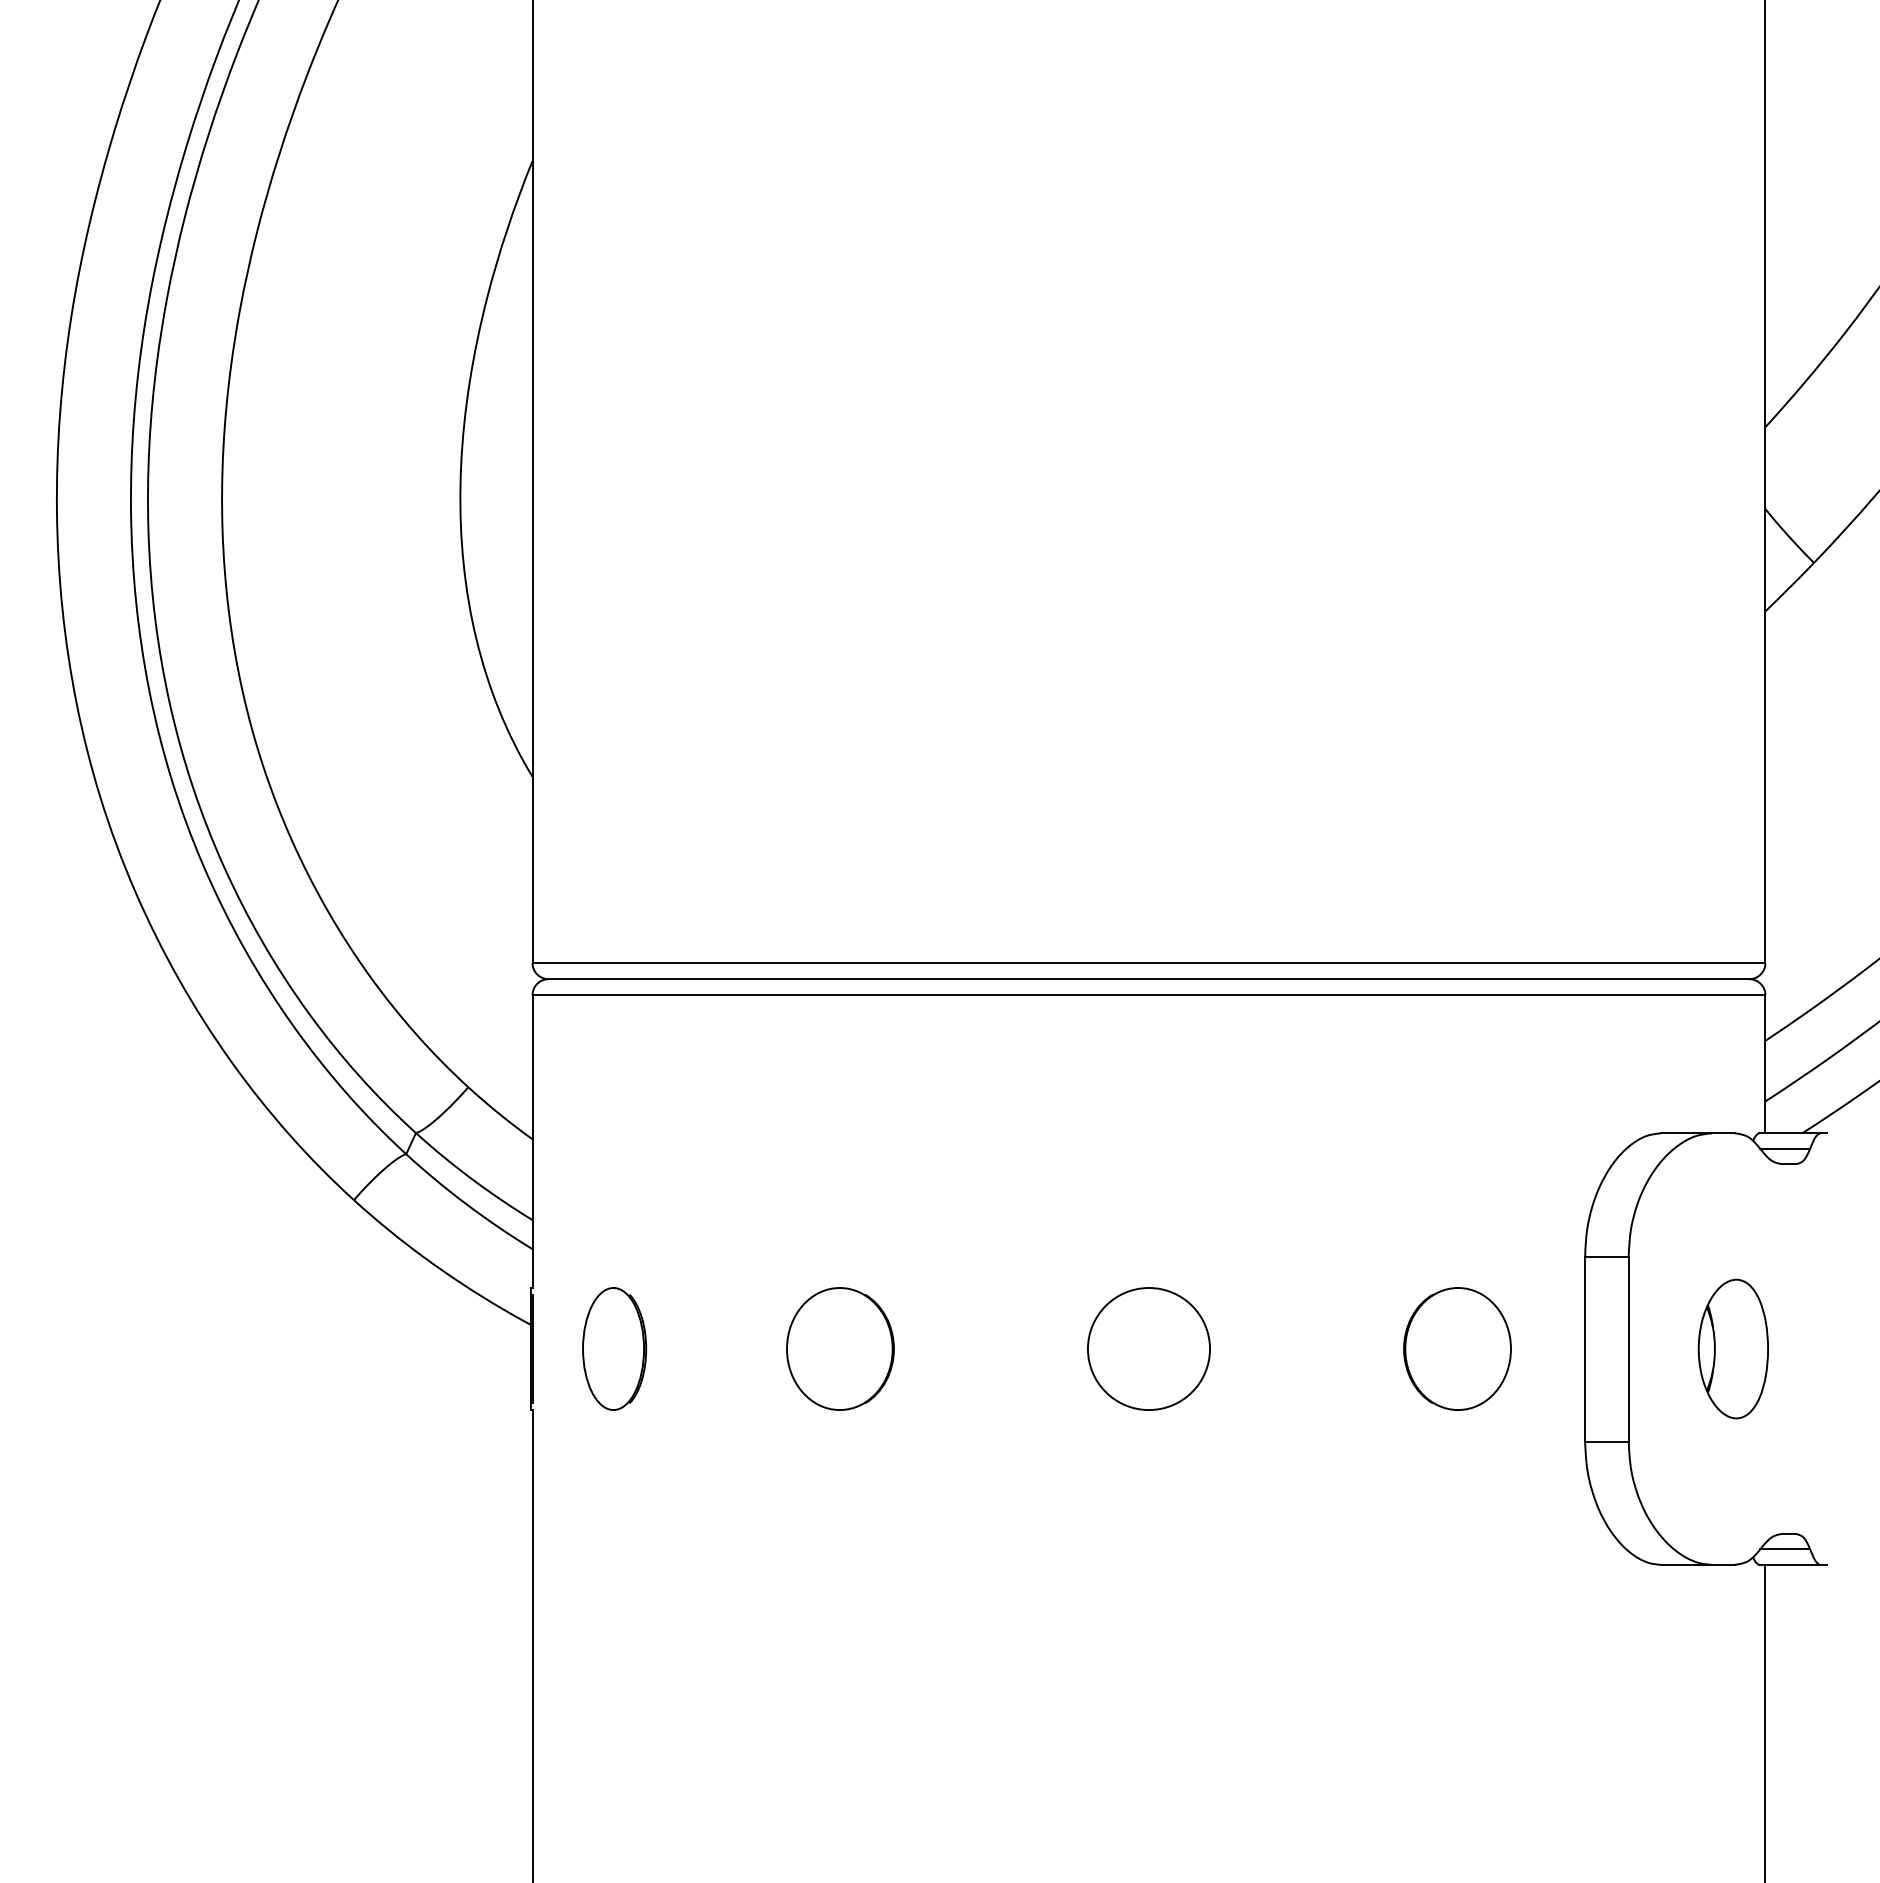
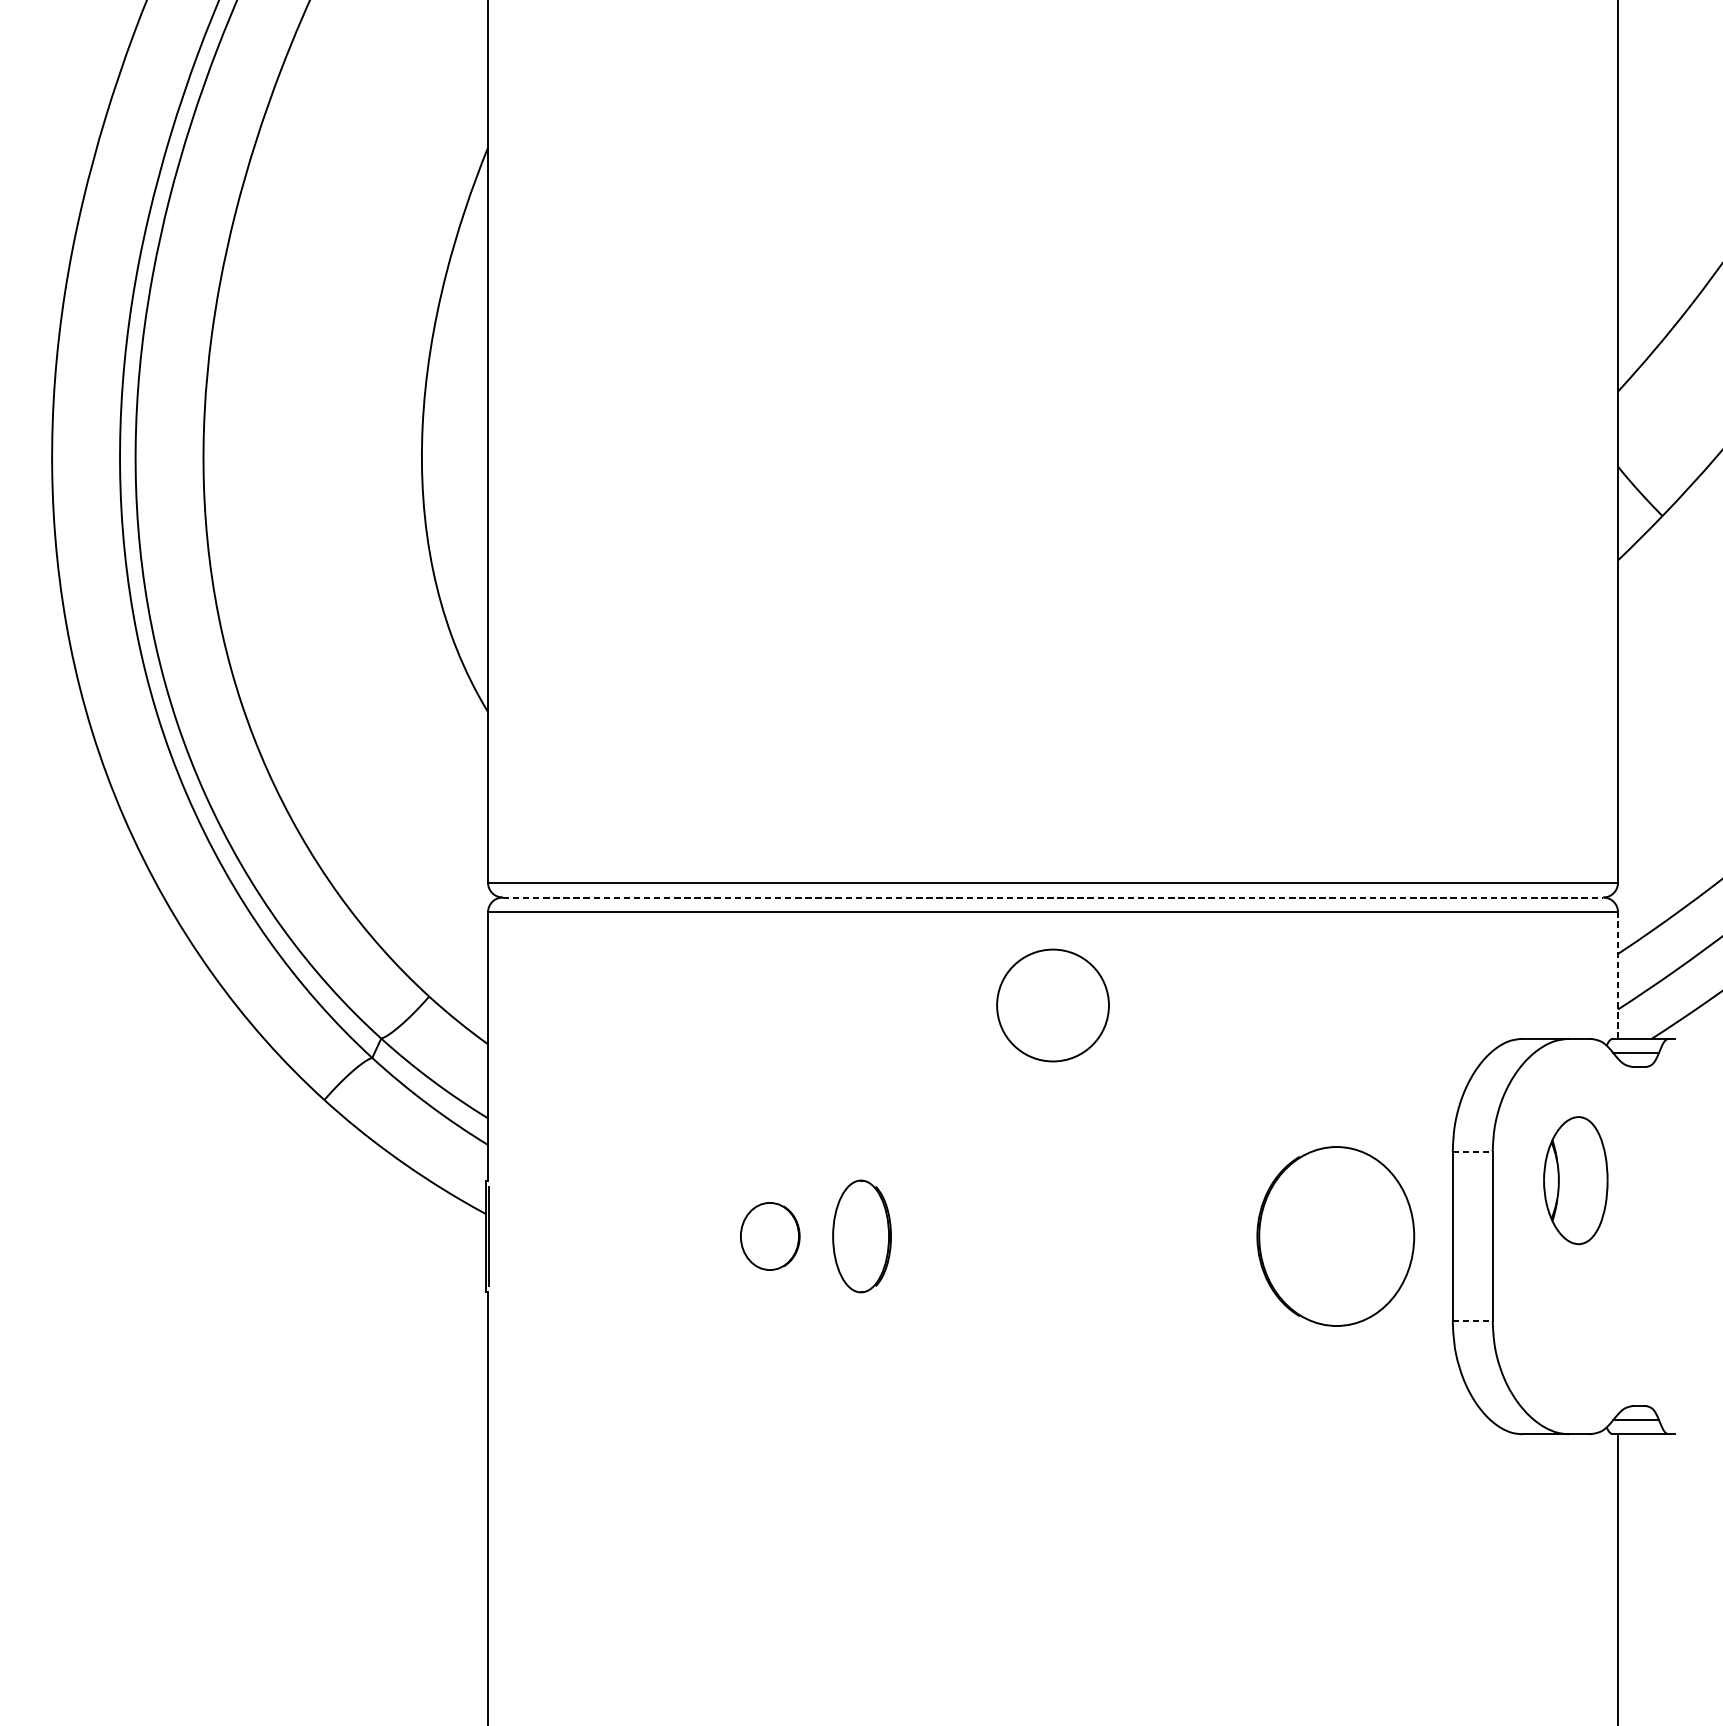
line: (1149, 979) -> (1053, 897), solid -> dashed
line: (1765, 1063) -> (1618, 974), solid -> dashed
line: (1606, 1256) -> (1472, 1151), solid -> dashed
part: (614, 1348) -> (861, 1236), moved
part: (840, 1348) -> (770, 1236), size x0.6
circle: (1148, 1348) -> (1052, 1005), moved
part: (1457, 1348) -> (1335, 1236), size x1.6
part: (1732, 1348) -> (1574, 1180), moved
line: (1606, 1441) -> (1472, 1321), solid -> dashed

